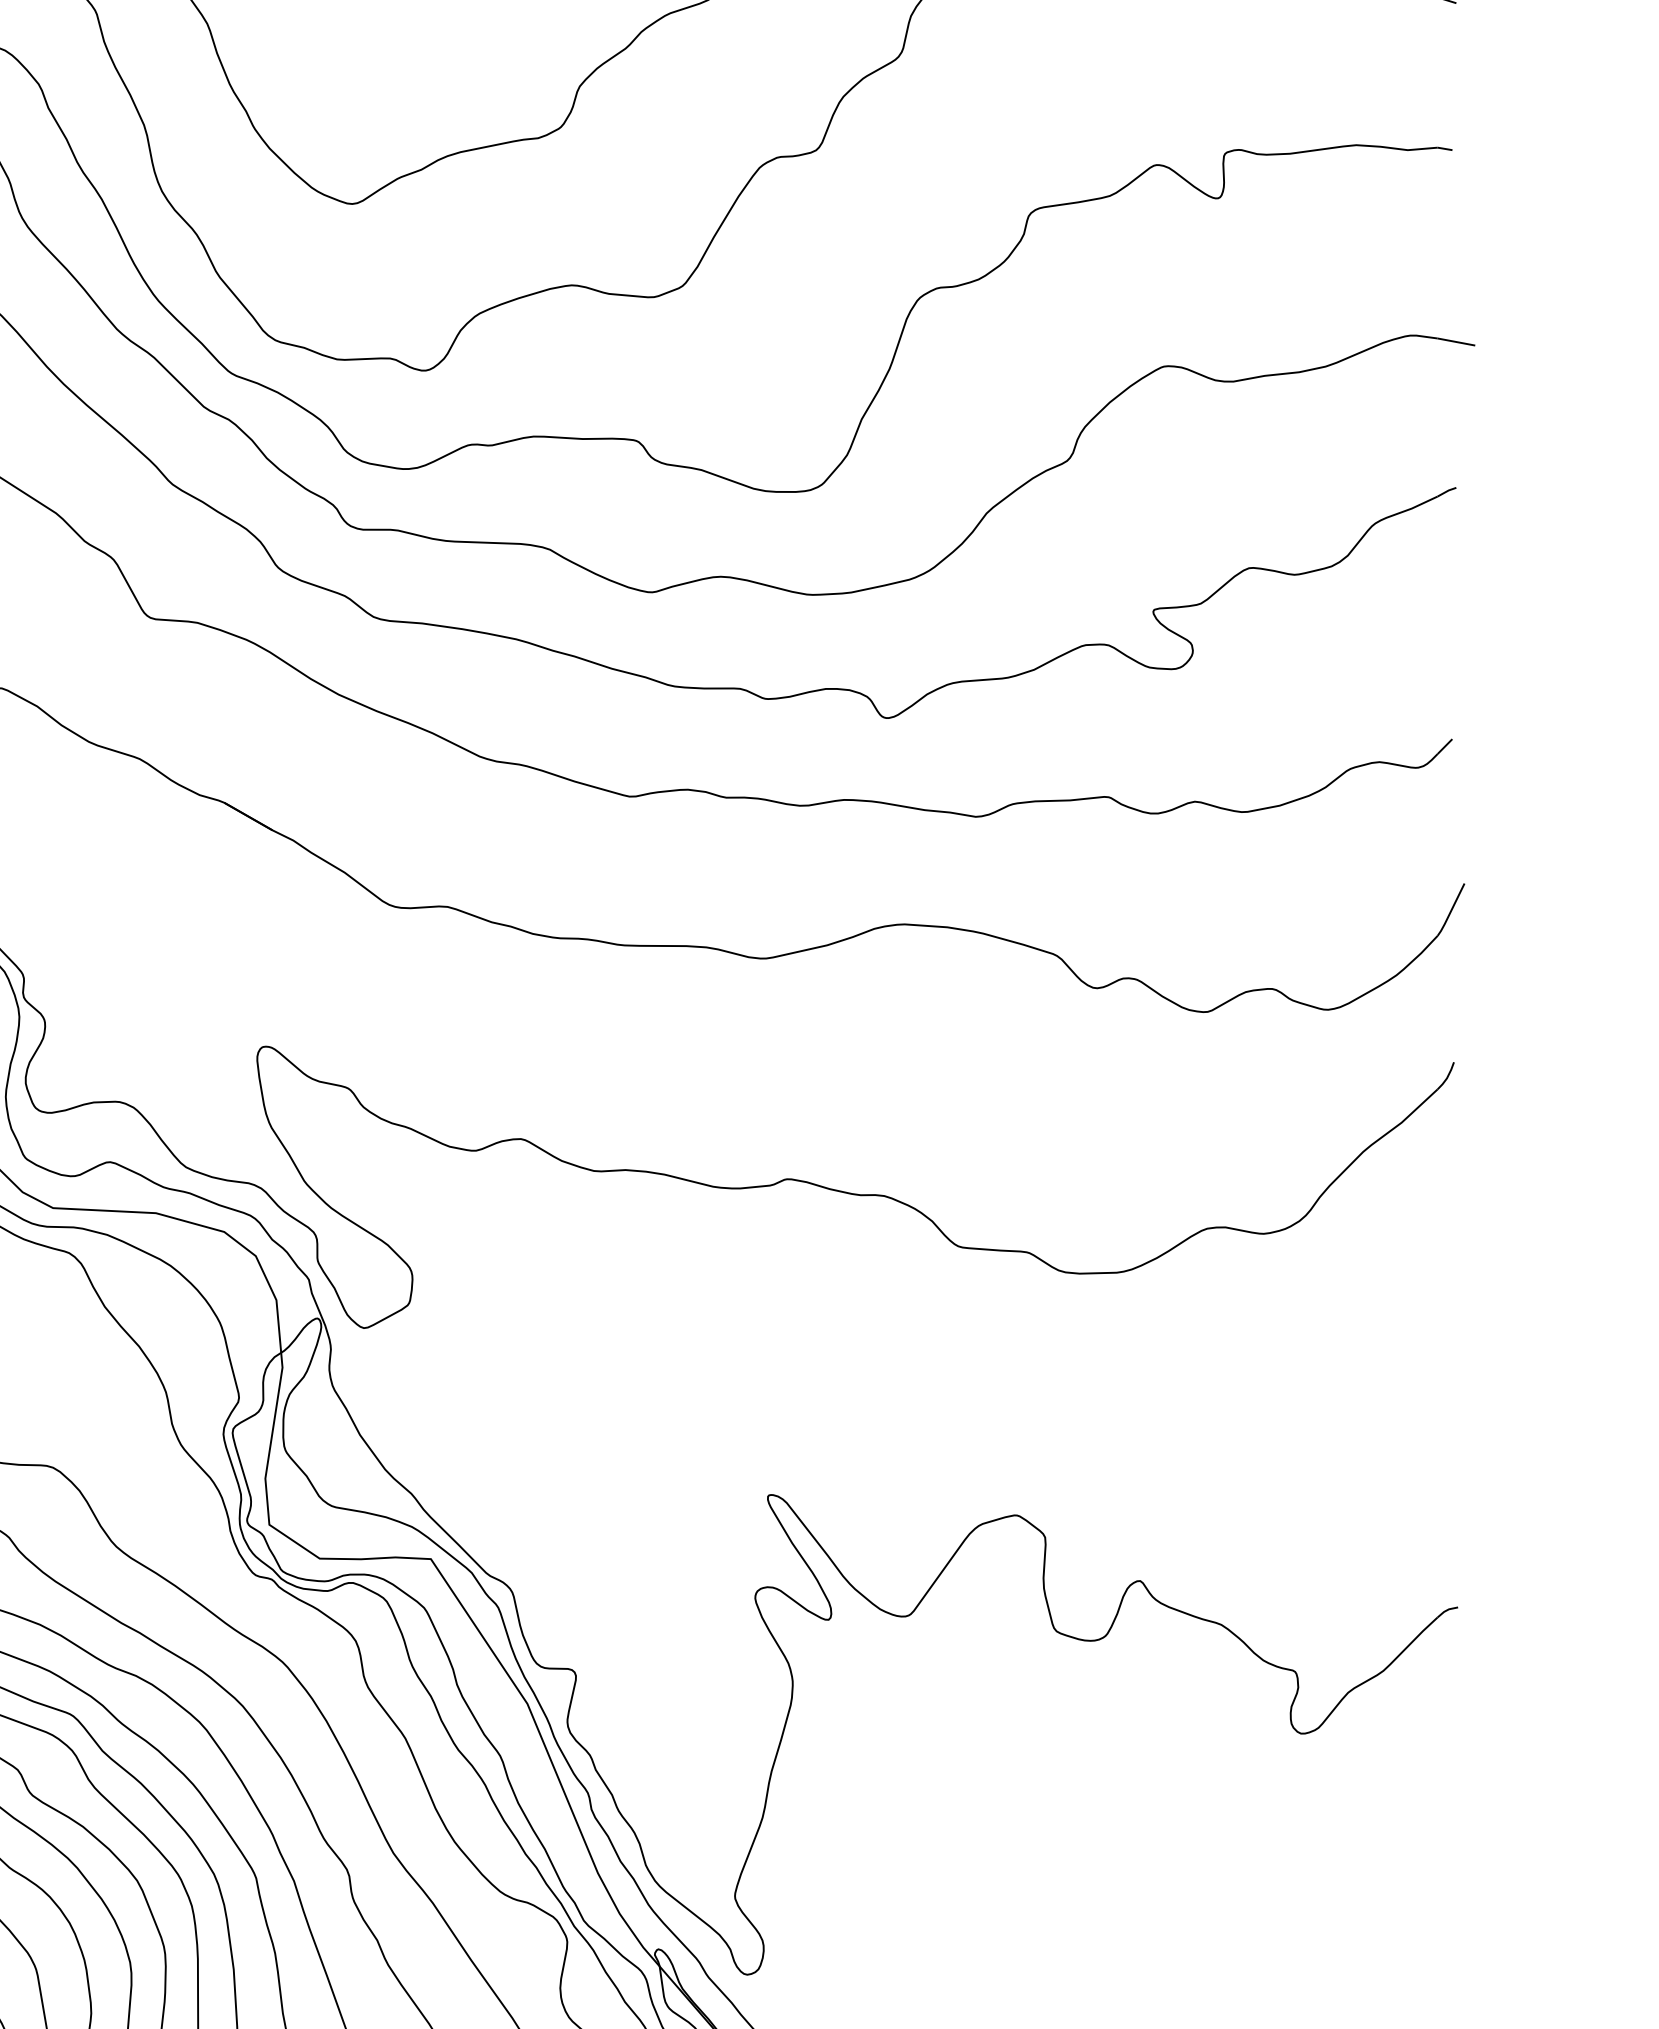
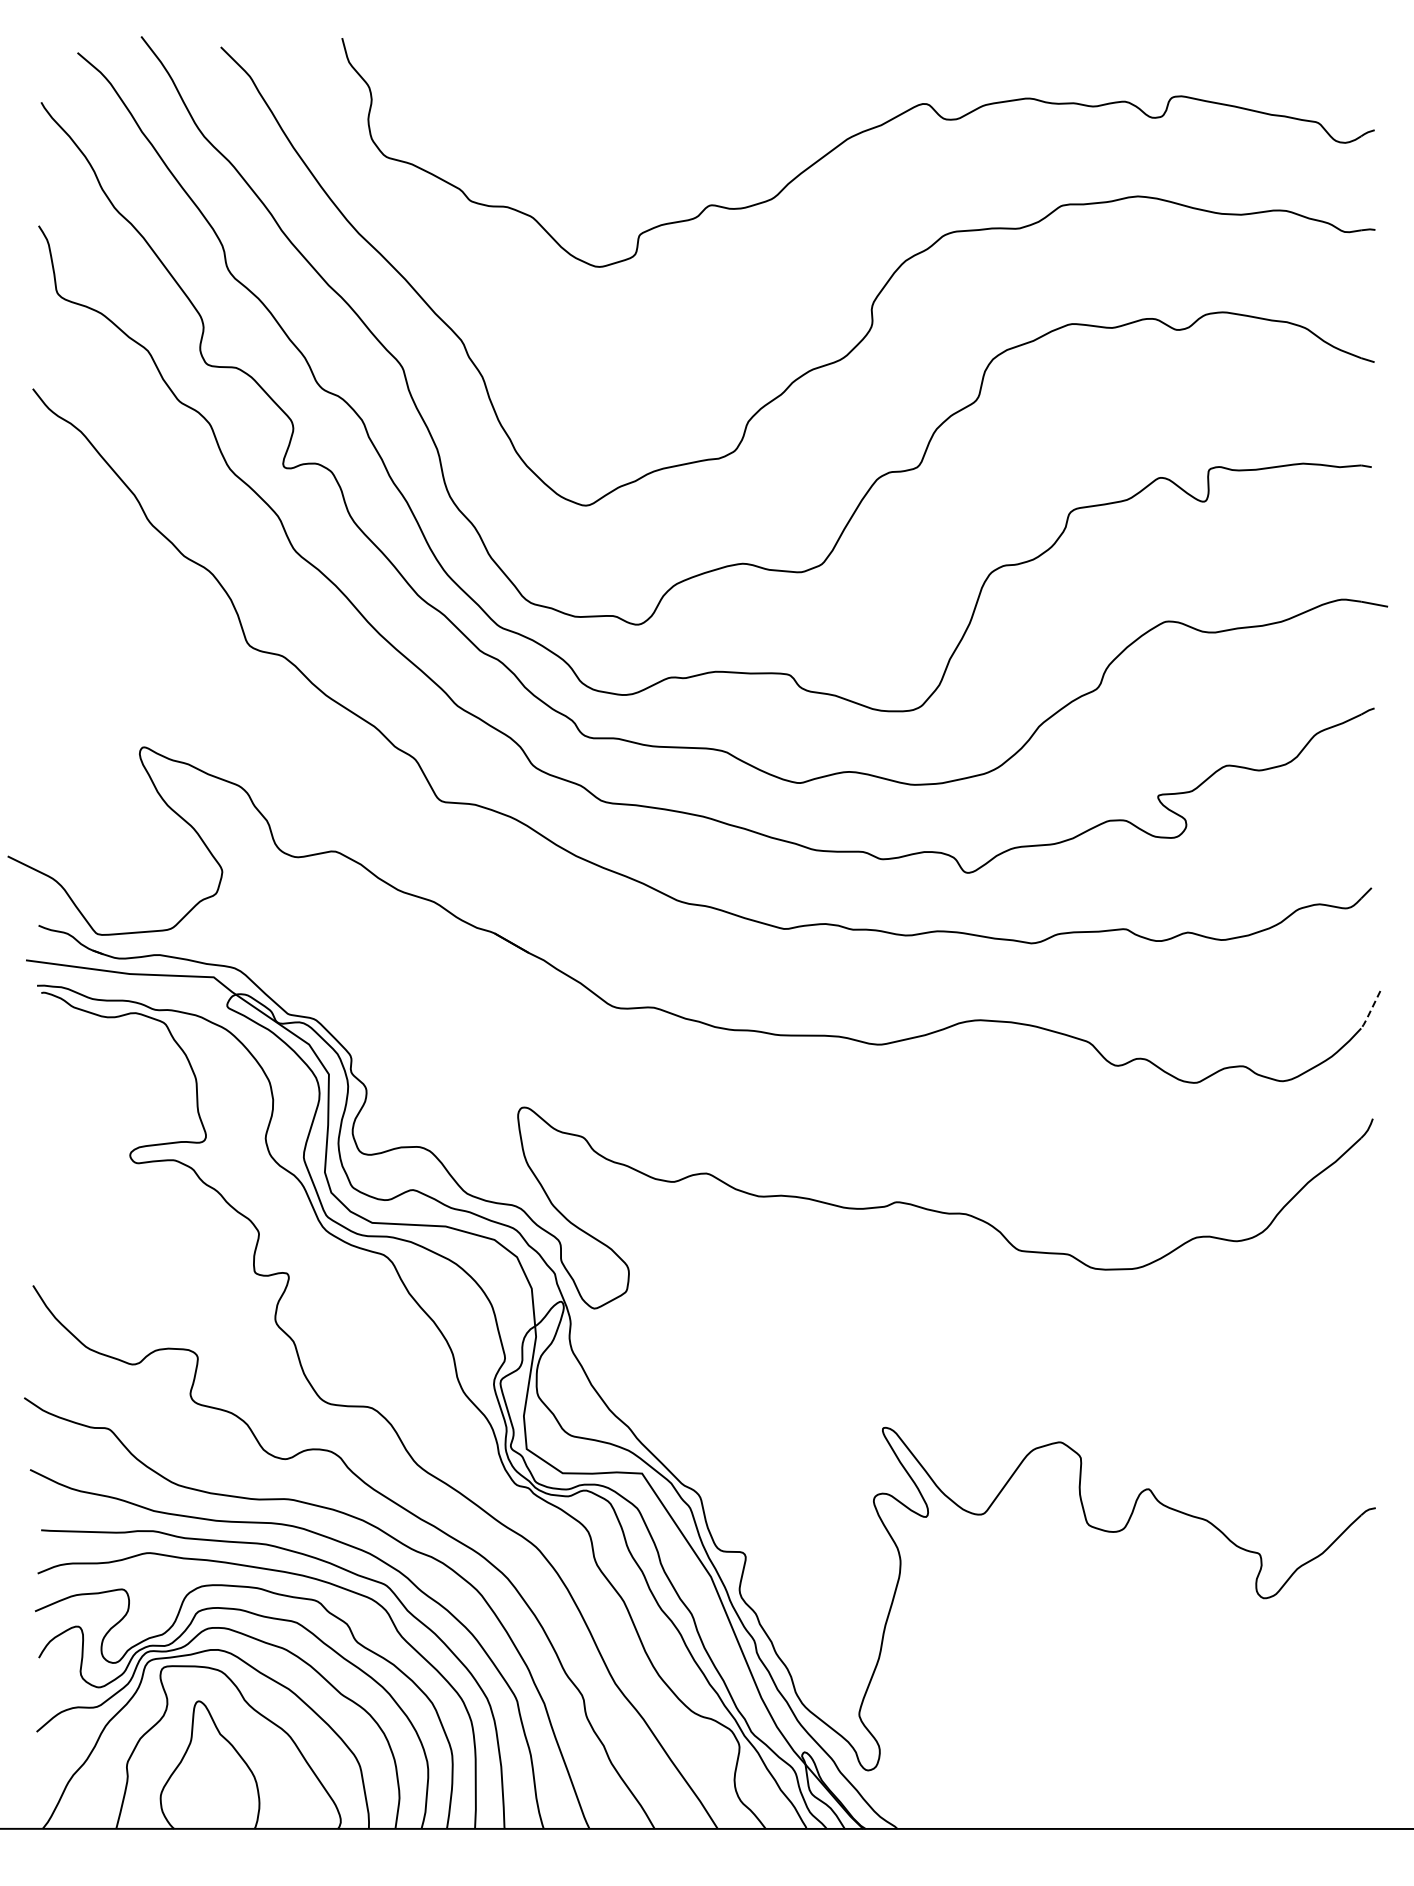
line: (1450, 912) -> (1370, 1011), solid -> dashed

